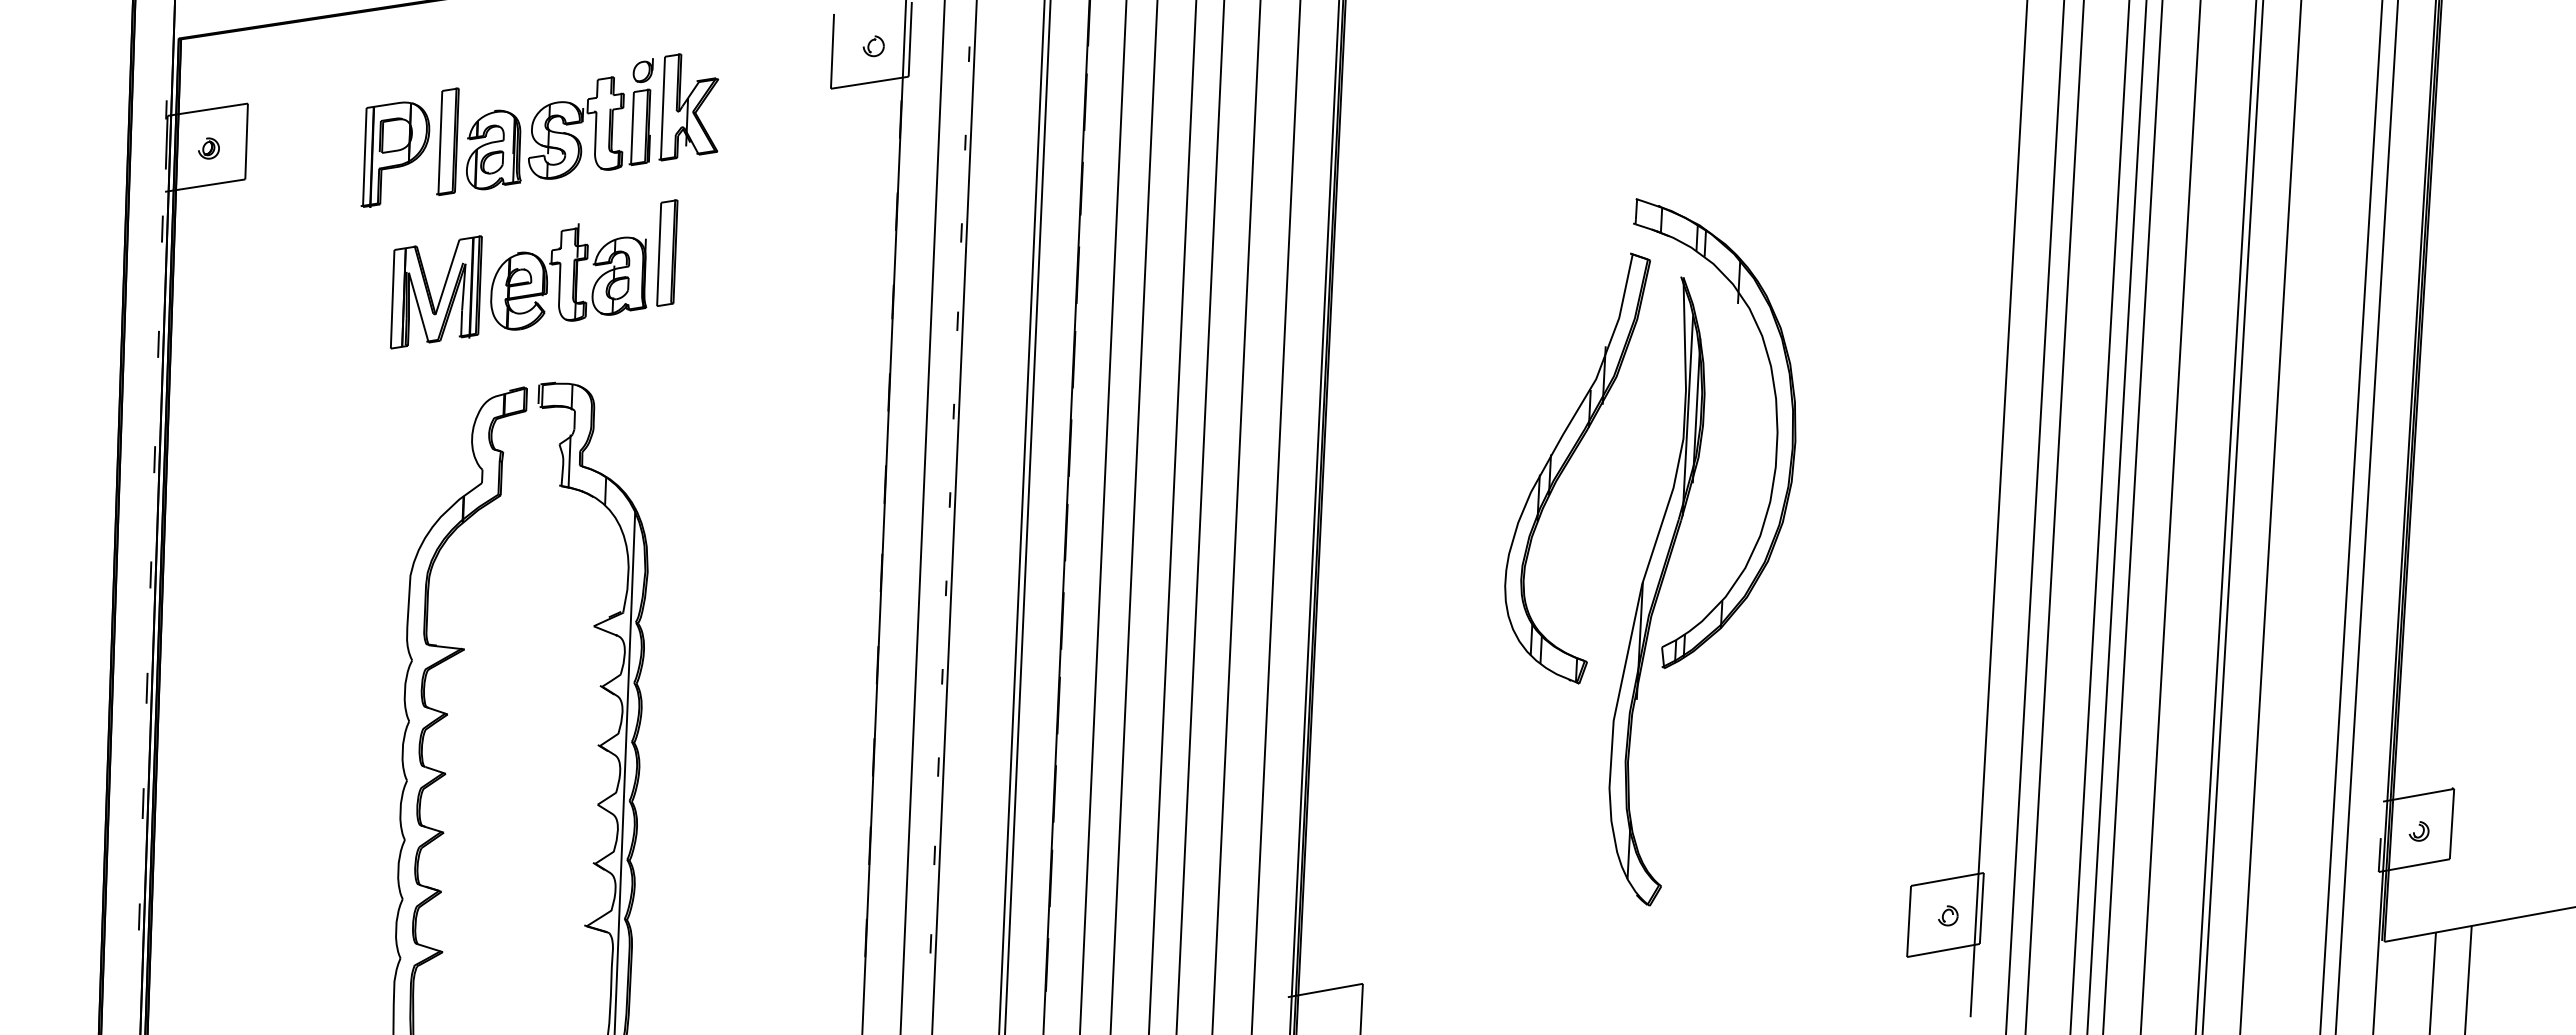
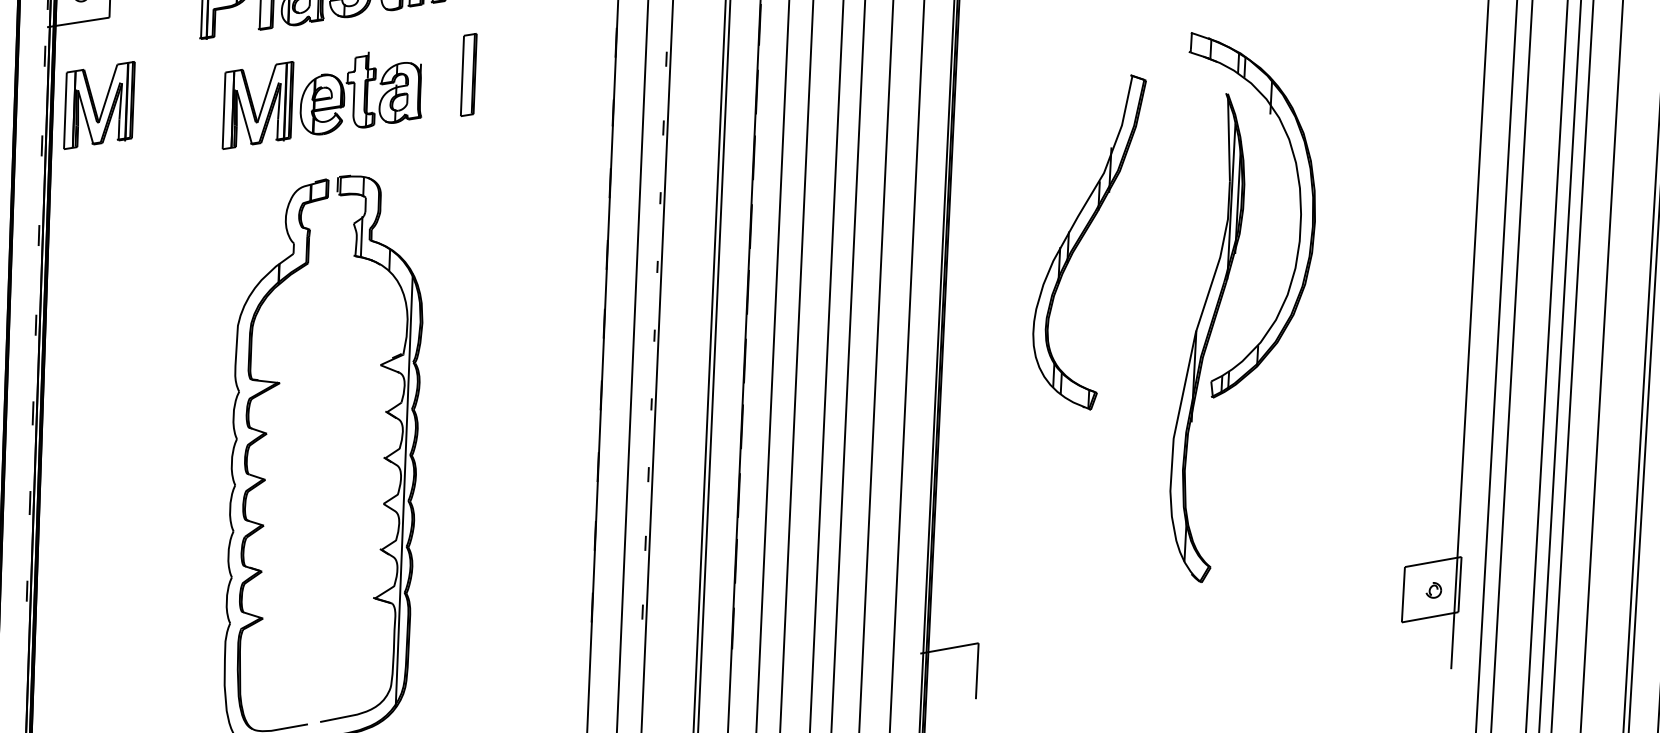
part: (667, 252) -> (468, 74), moved
part: (232, 292) -> (99, 105), added
part: (1568, 463) -> (1082, 238), moved

